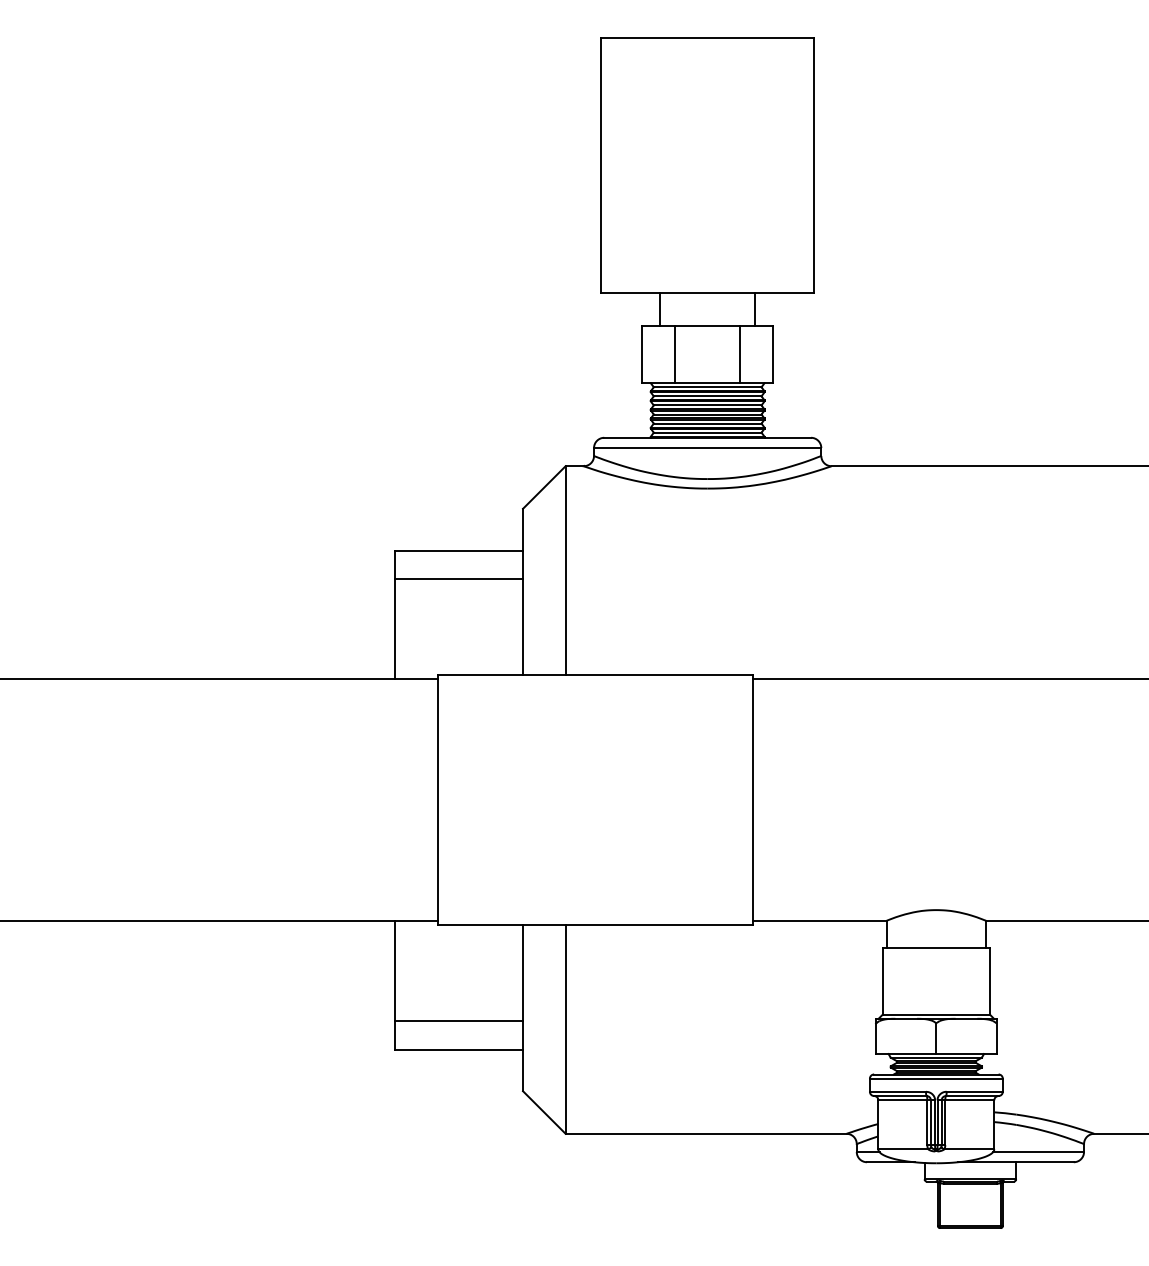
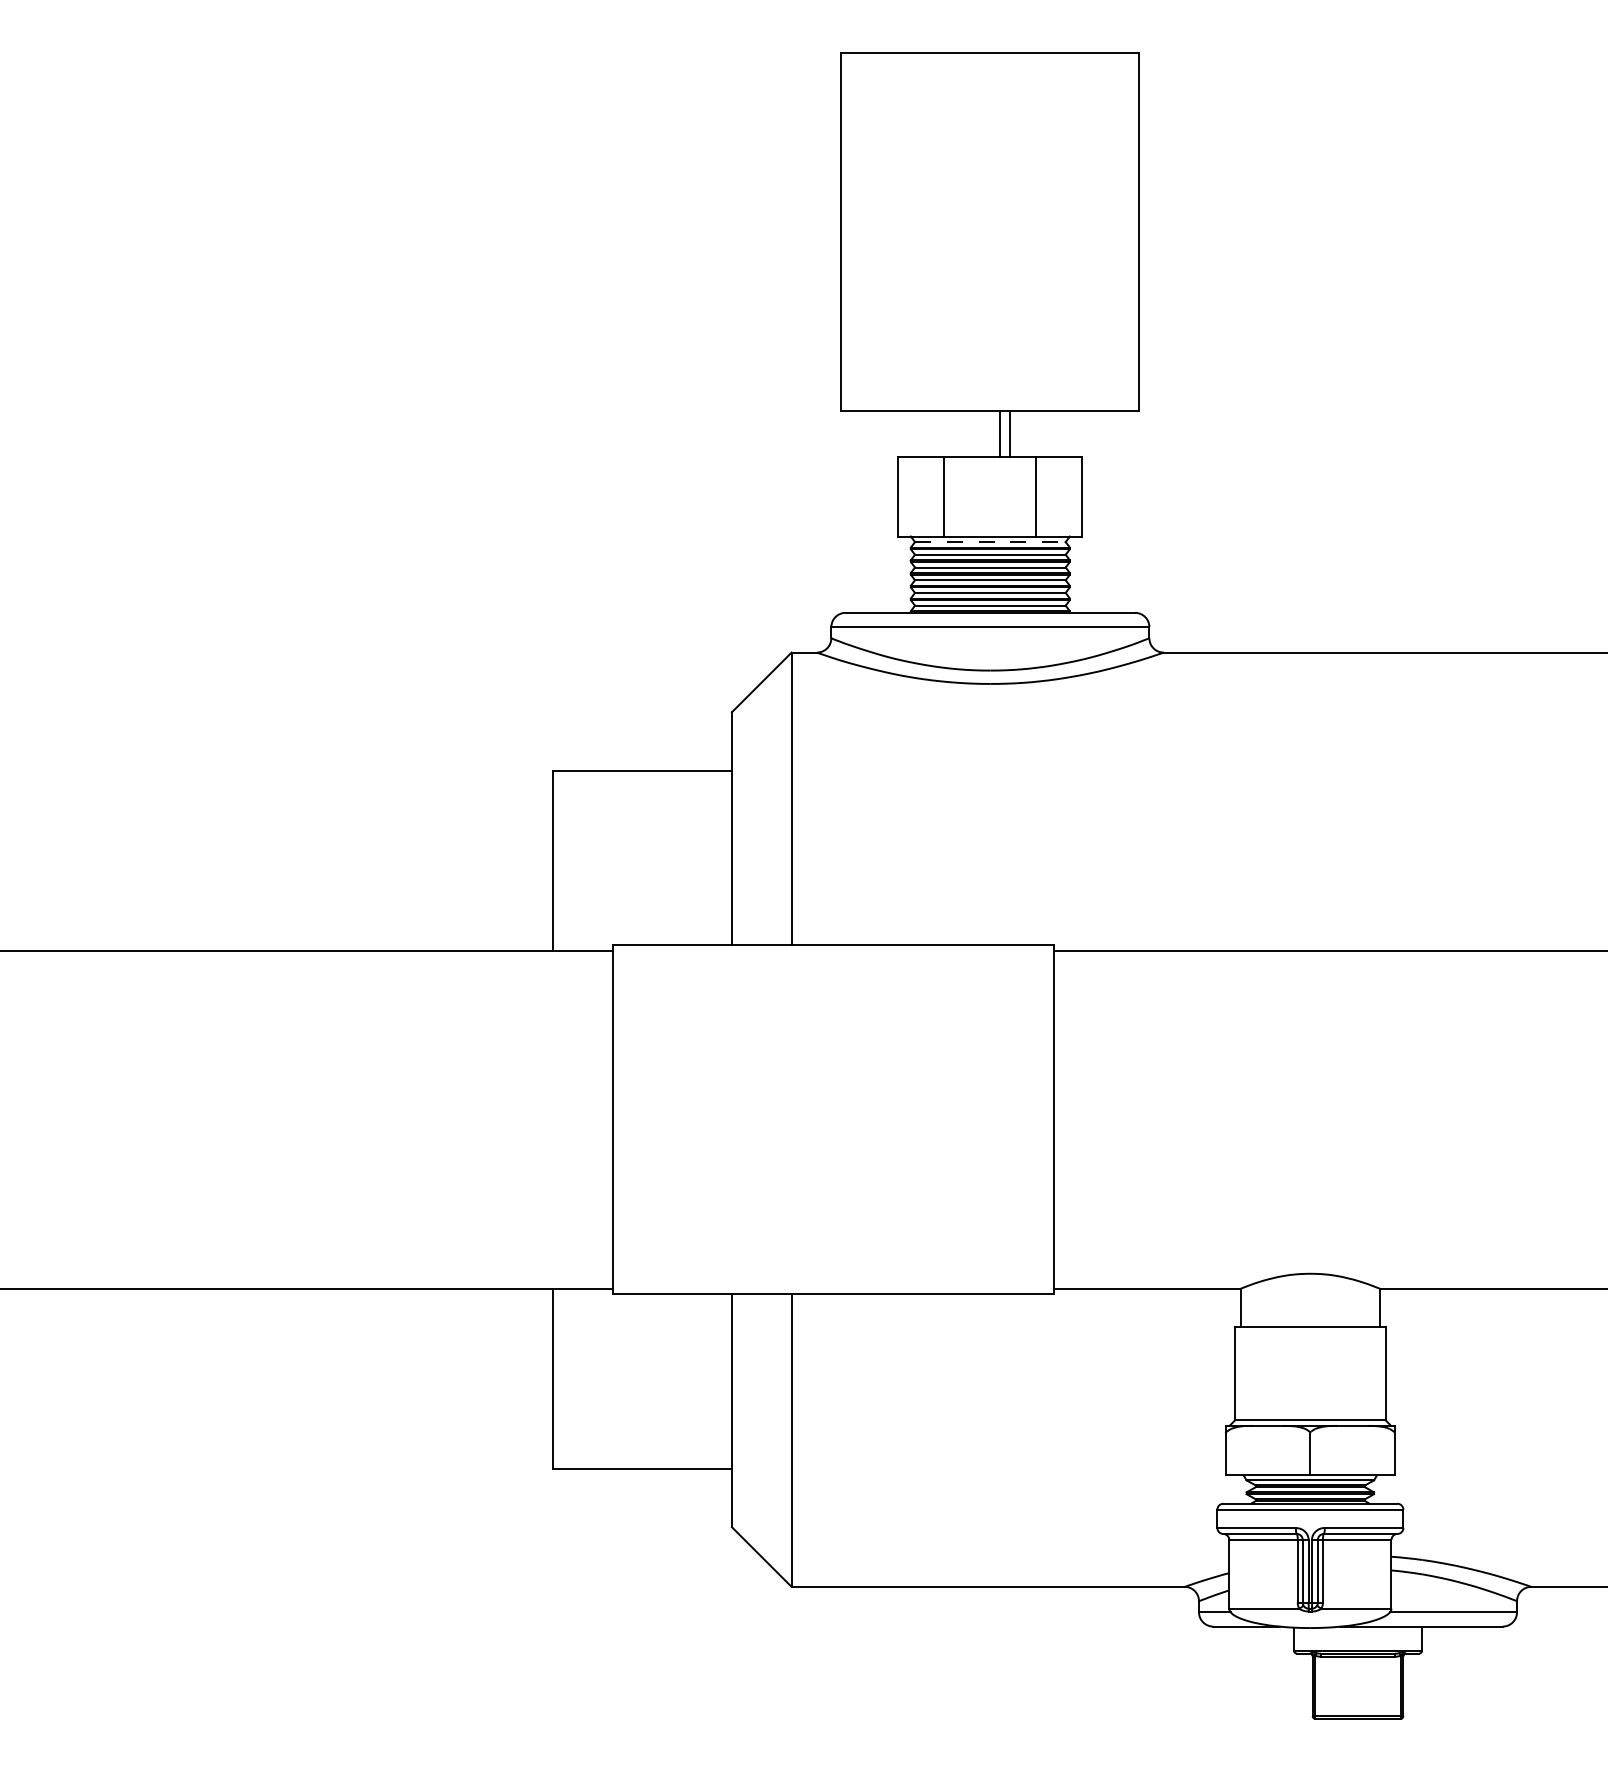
line: (659, 309) -> (1009, 433), moved
line: (755, 309) -> (1000, 433), moved
line: (707, 387) -> (990, 542), solid -> dashed
line: (459, 579) -> (642, 810), removed
line: (459, 1021) -> (642, 1429), removed

